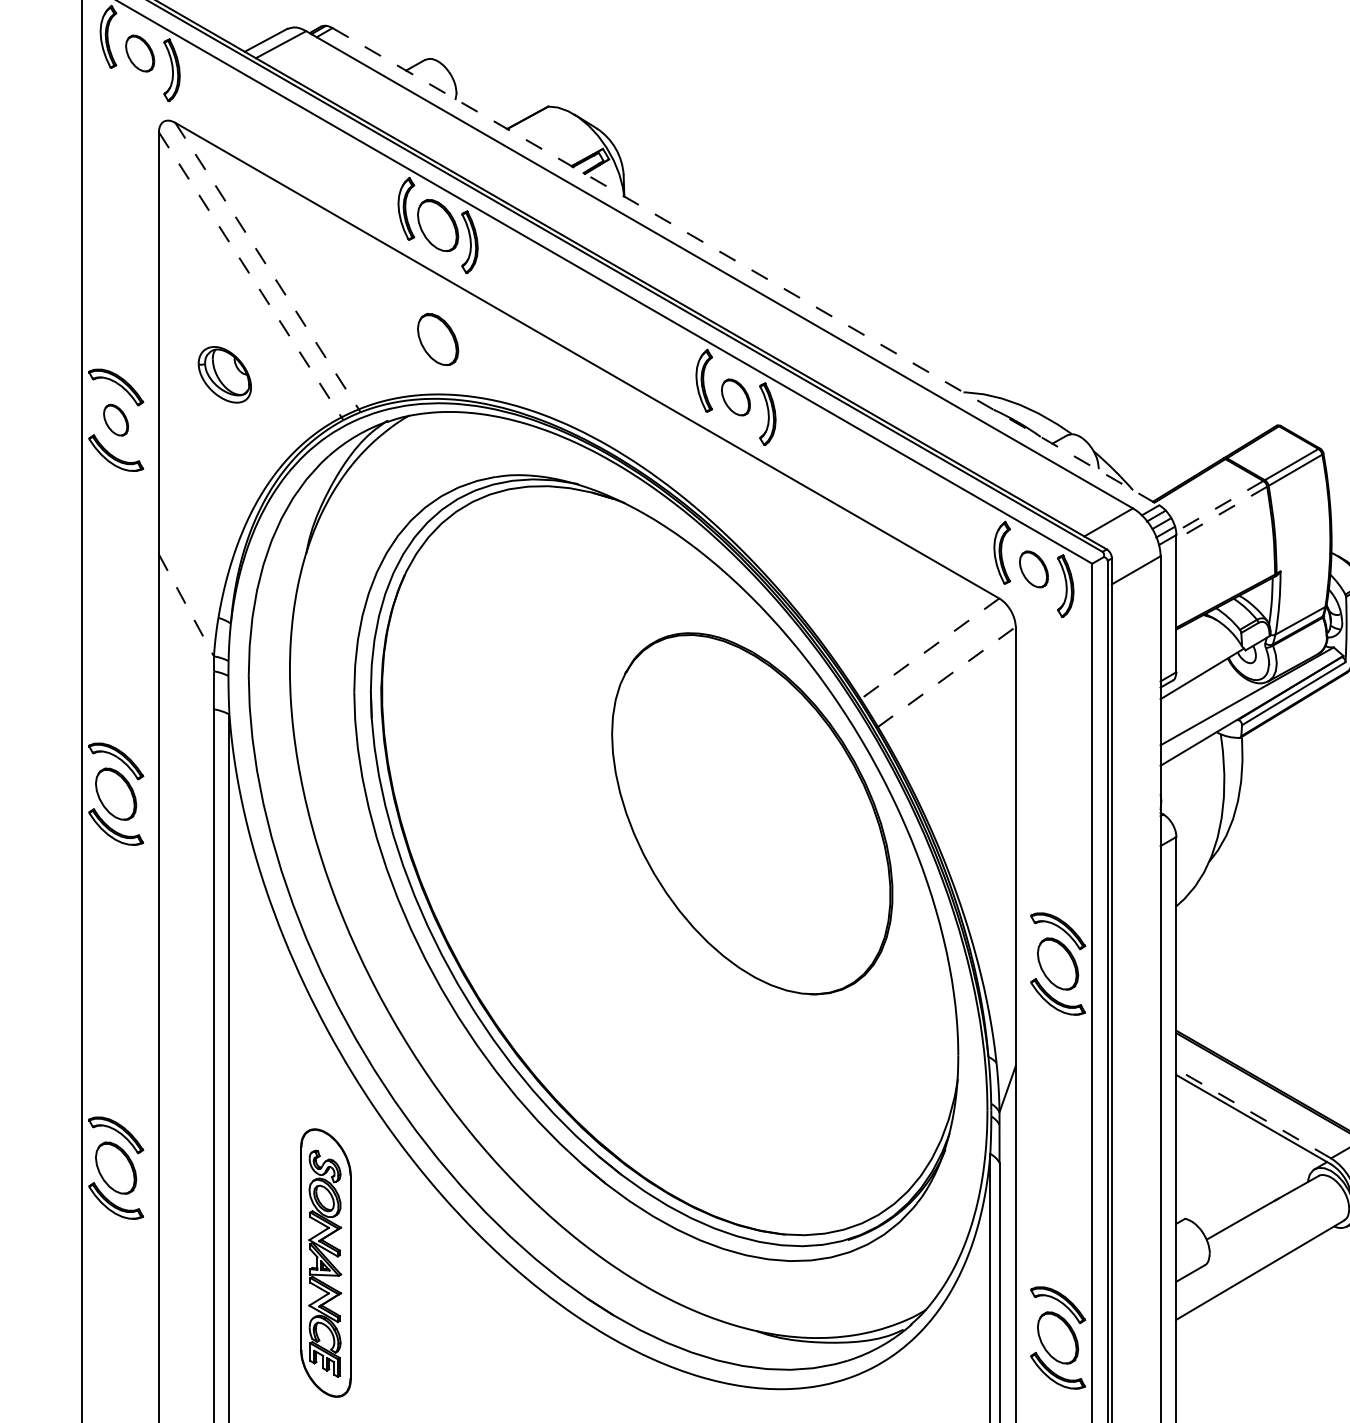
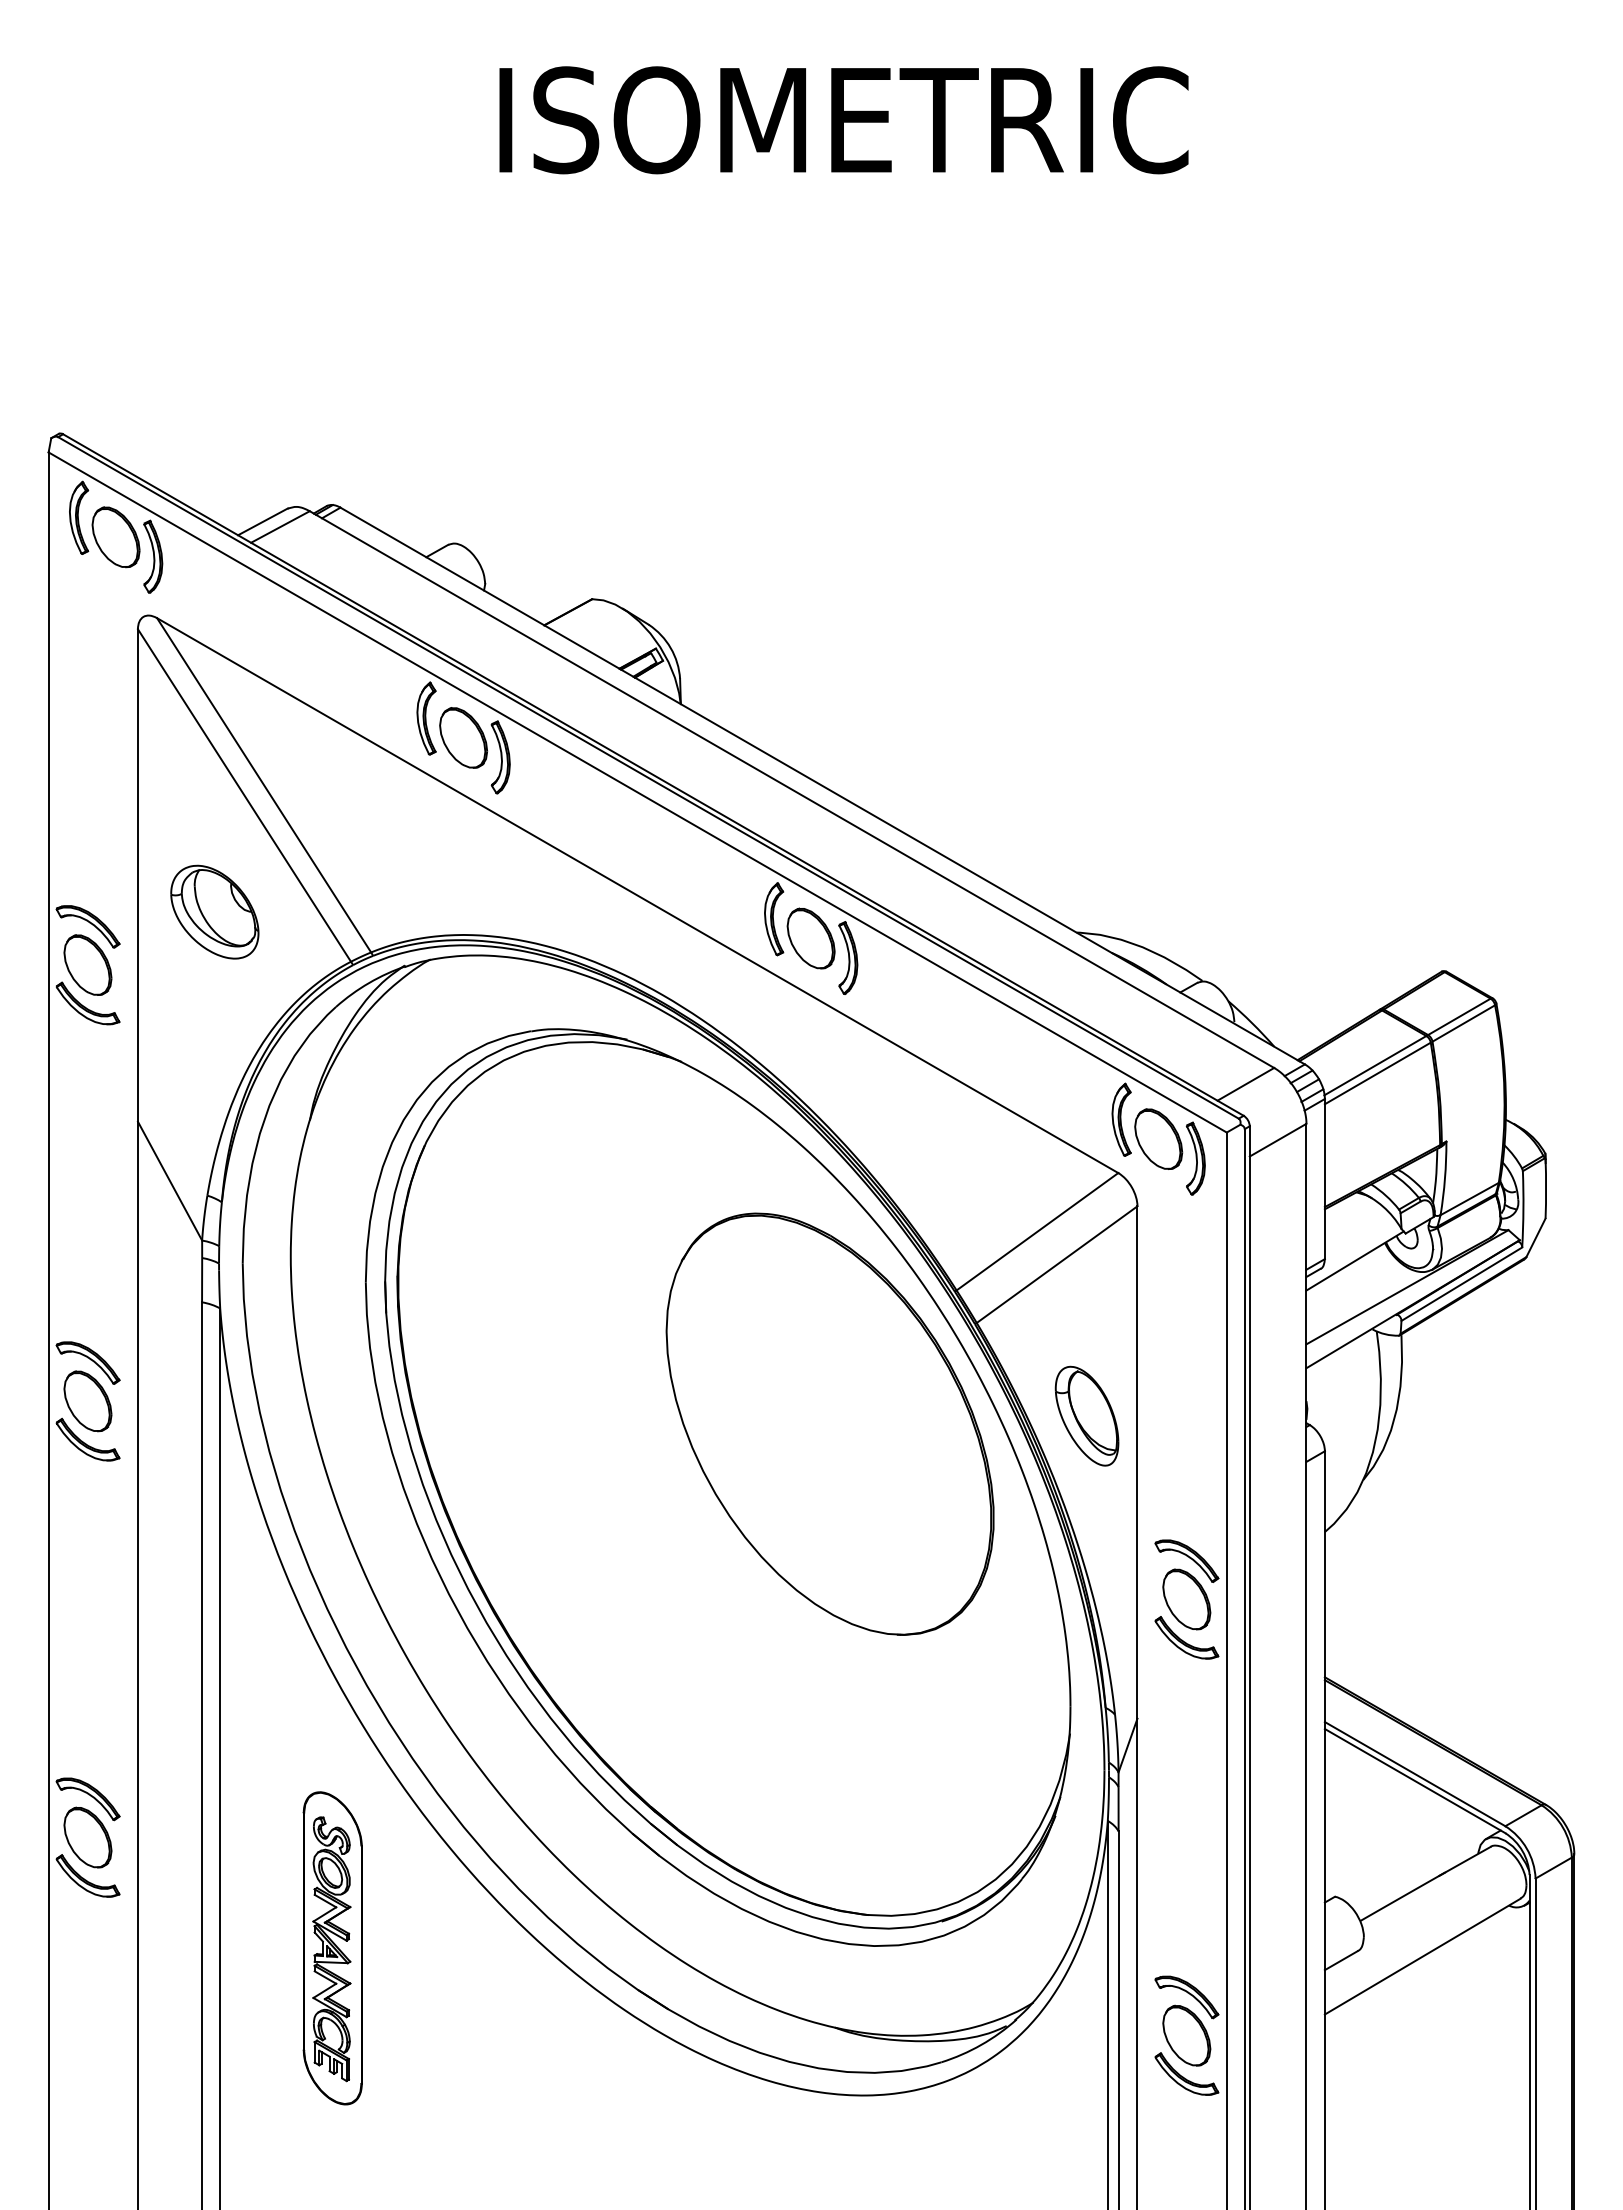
part: (139, 53) -> (115, 537), size x1.43
line: (267, 266) -> (264, 785), dashed -> solid
line: (745, 267) -> (822, 786), dashed -> solid
line: (250, 274) -> (244, 795), dashed -> solid
part: (438, 339) -> (463, 870), removed
part: (224, 374) -> (214, 911), size x1.43
part: (735, 397) -> (810, 938), size x1.43
part: (115, 419) -> (87, 964), size x1.67
line: (1218, 506) -> (1374, 1065), dashed -> solid
line: (1221, 513) -> (1377, 1073), dashed -> solid
part: (1033, 568) -> (1158, 1138), size x1.43
line: (186, 605) -> (170, 1181), dashed -> solid
line: (930, 648) -> (1037, 1231), dashed -> solid
line: (947, 676) -> (1057, 1264), dashed -> solid
part: (972, 806) -> (1086, 1415), added
line: (1253, 1113) -> (1414, 1773), dashed -> solid

